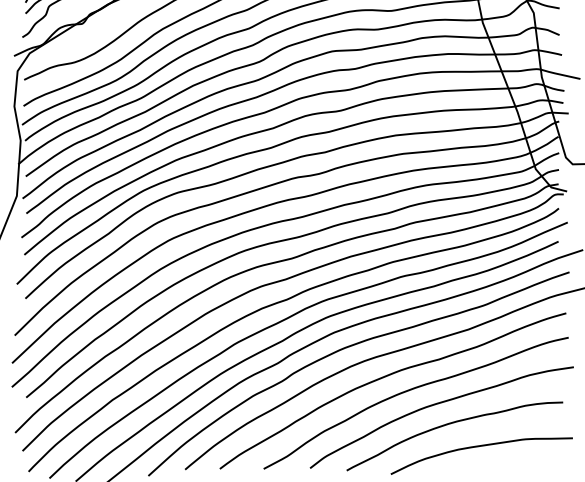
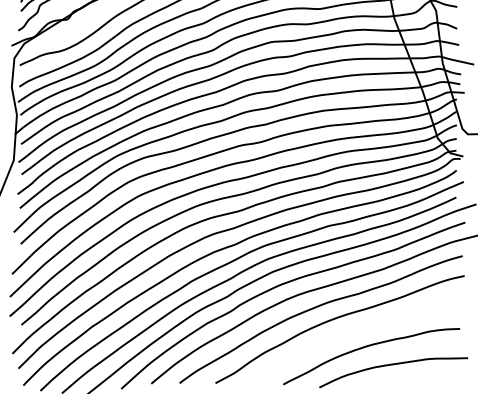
curve: (436, 405) -> (356, 331), removed

